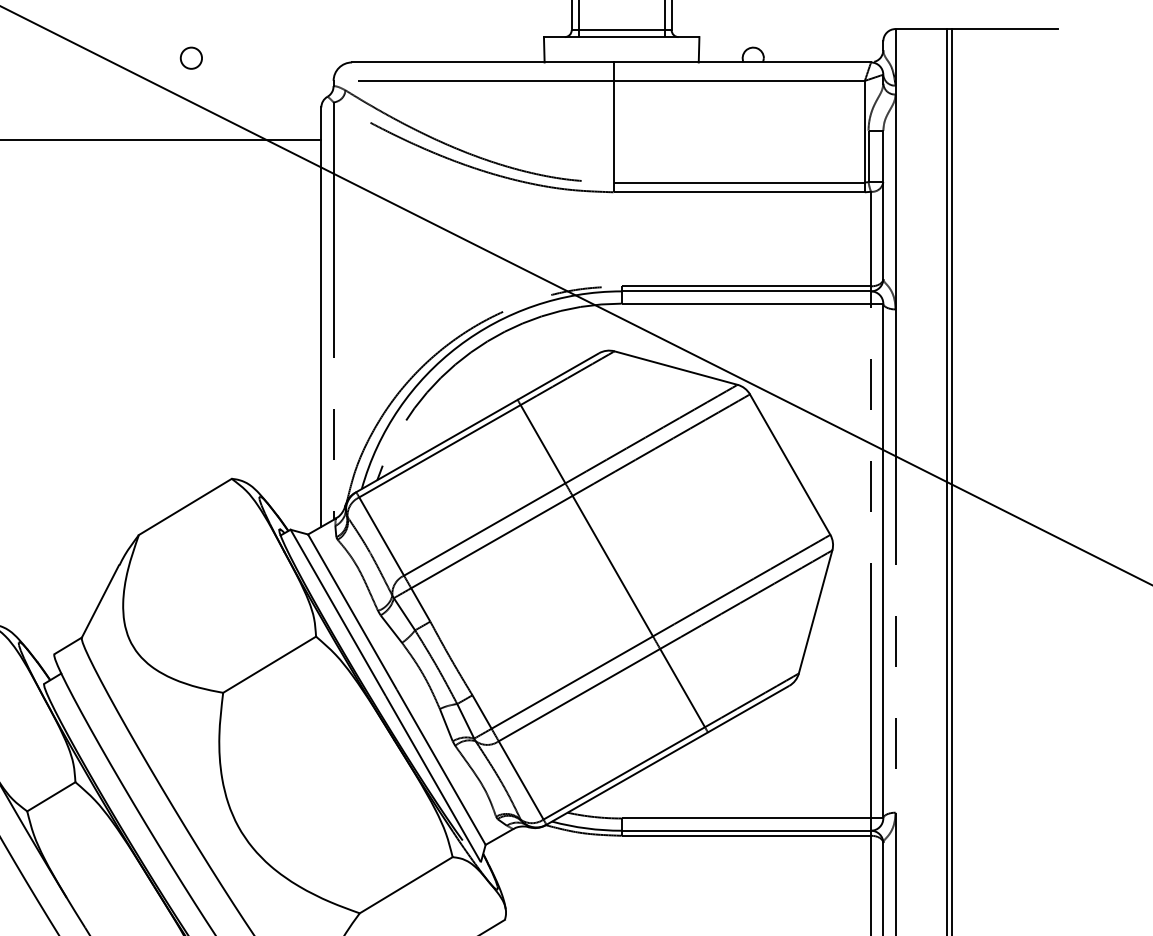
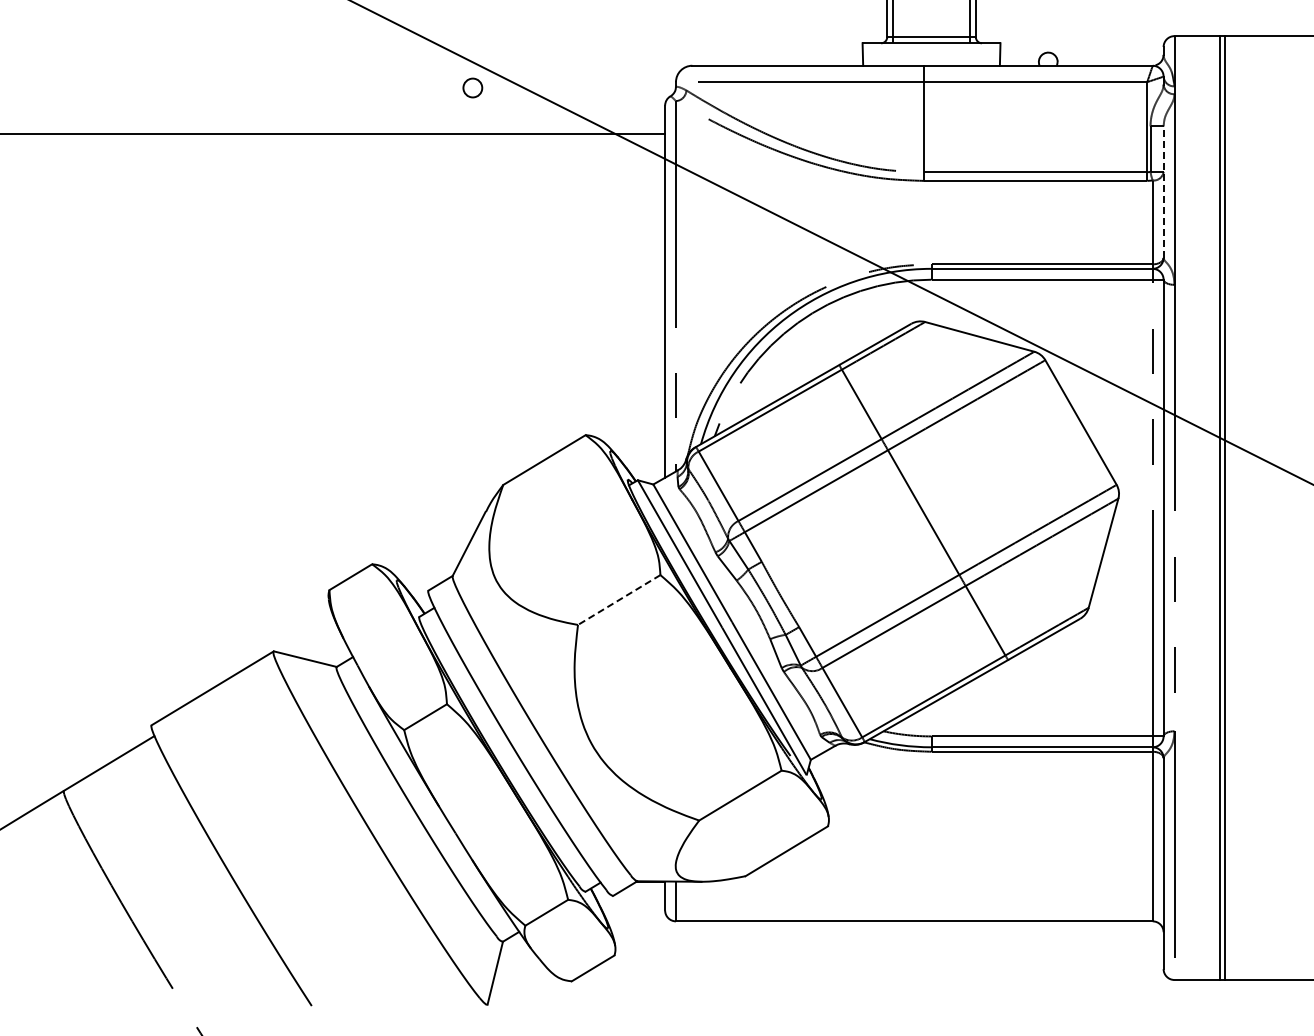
circle: (191, 57) -> (472, 87), moved
line: (883, 205) -> (1163, 192), solid -> dashed
line: (268, 665) -> (618, 600), solid -> dashed

